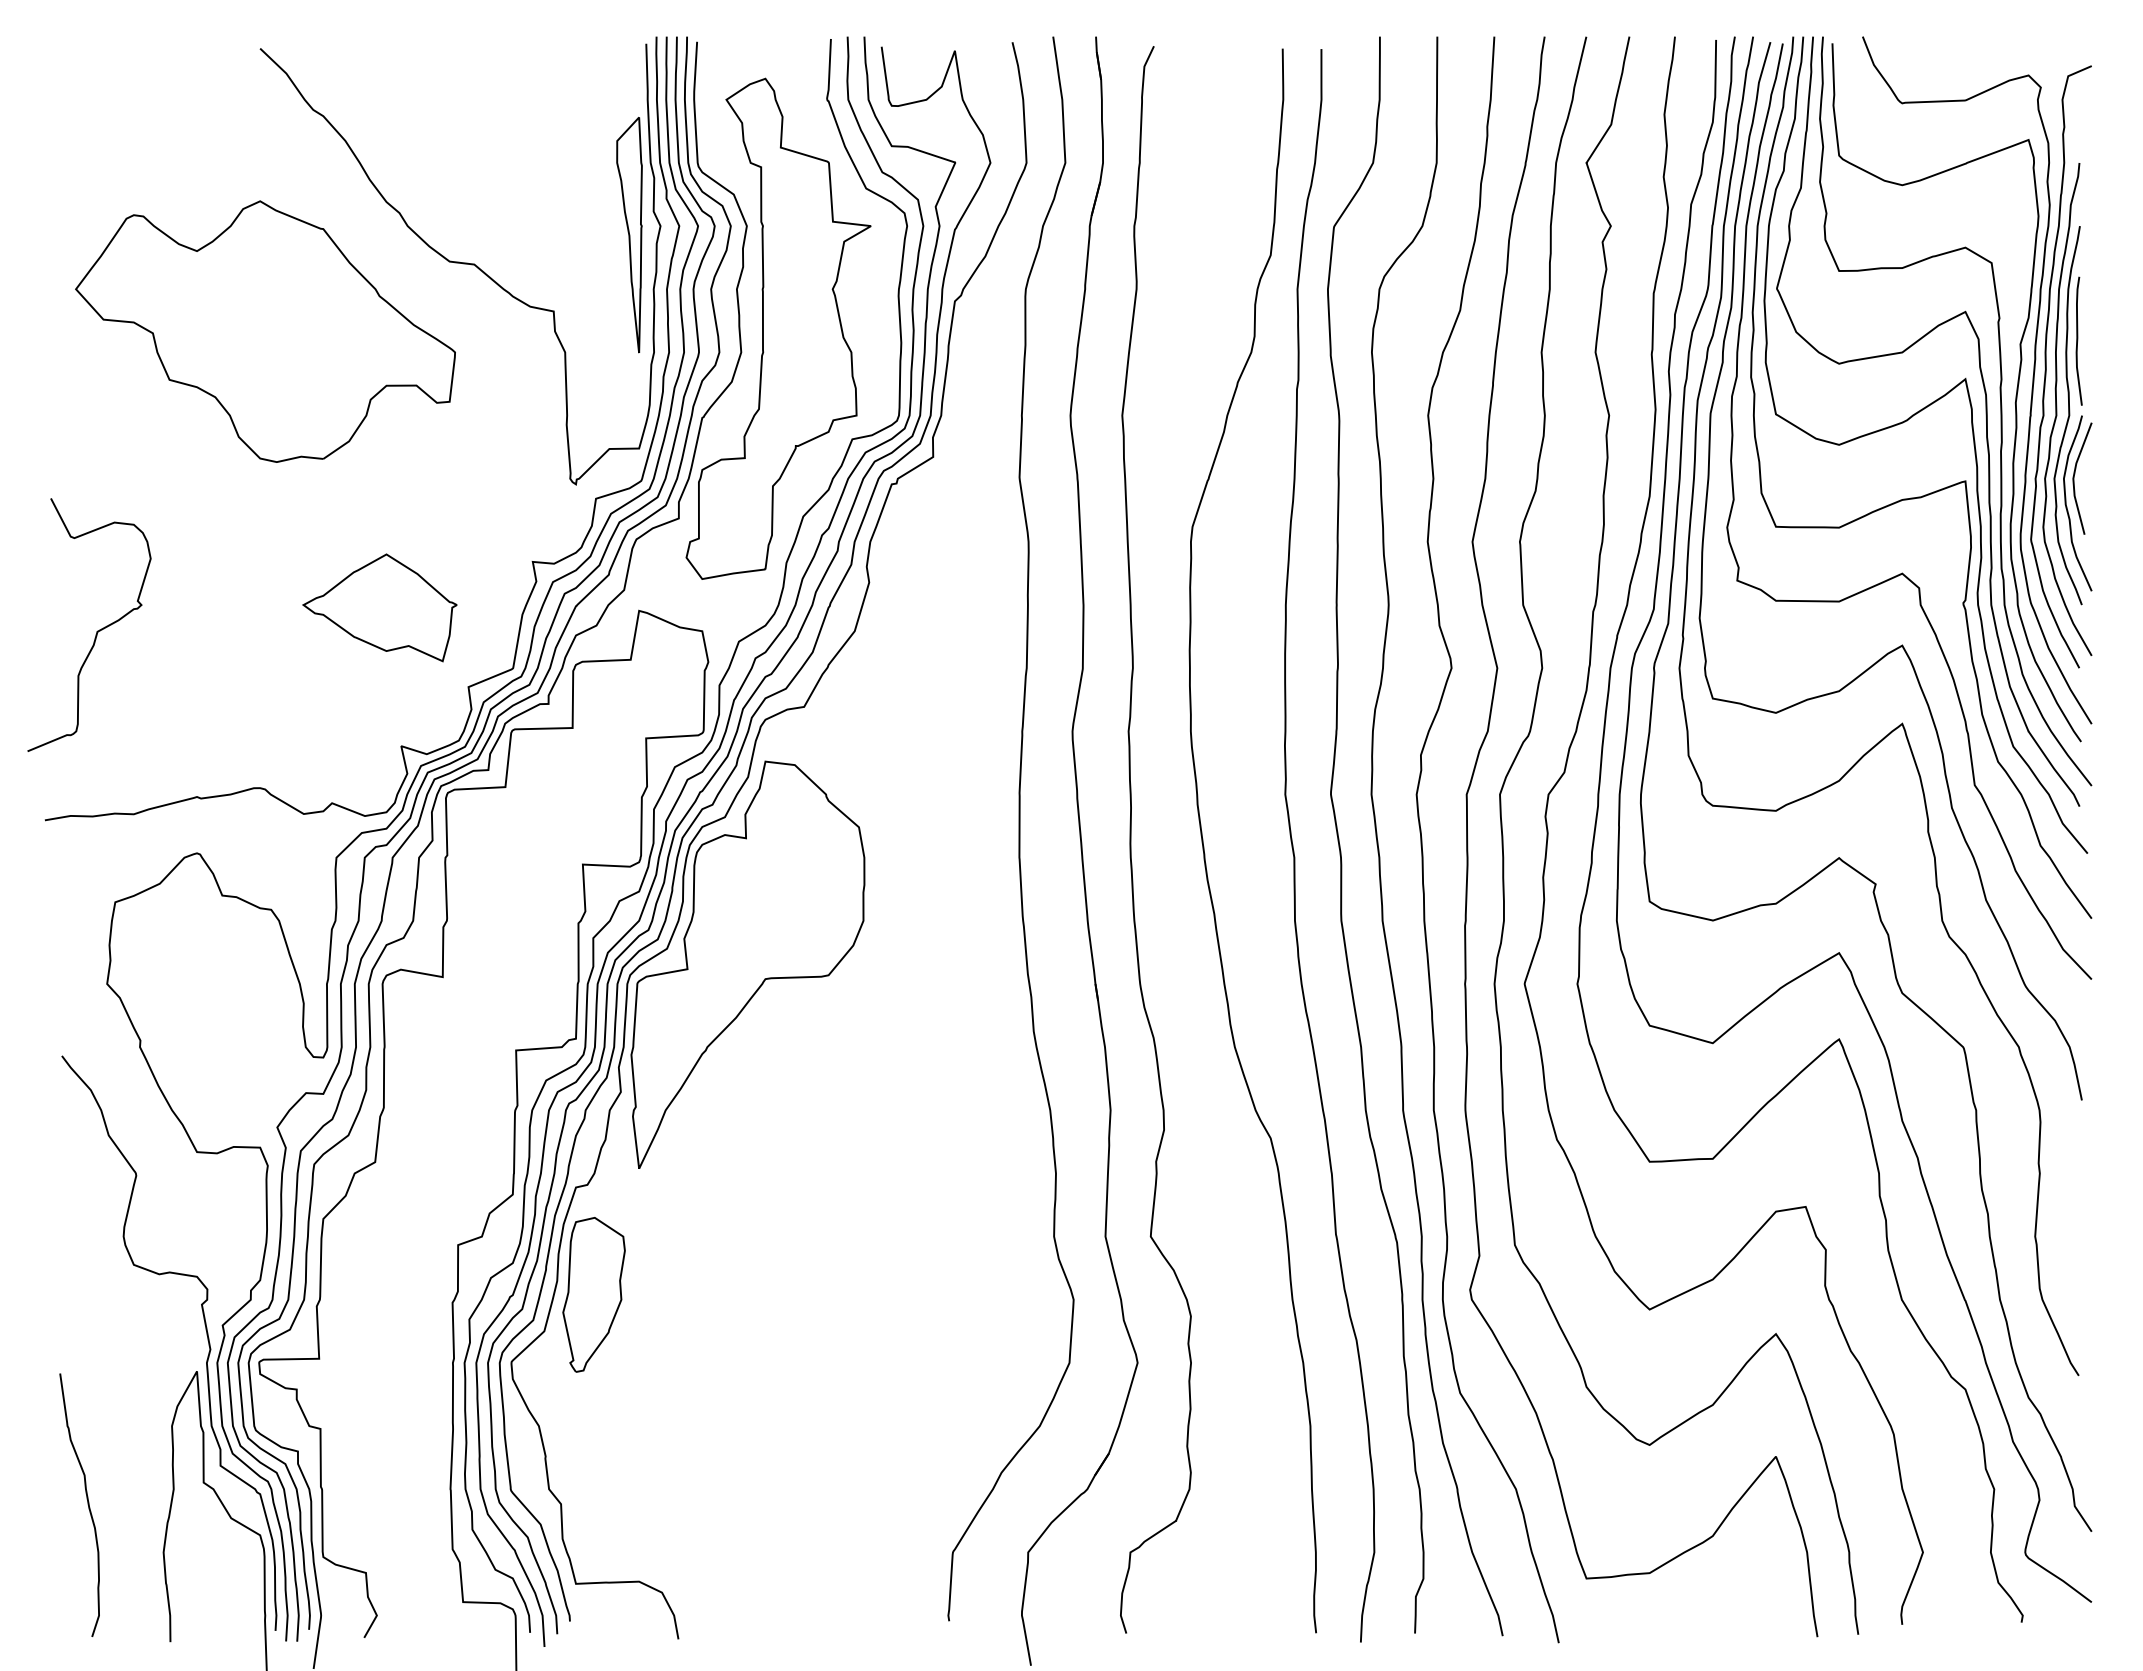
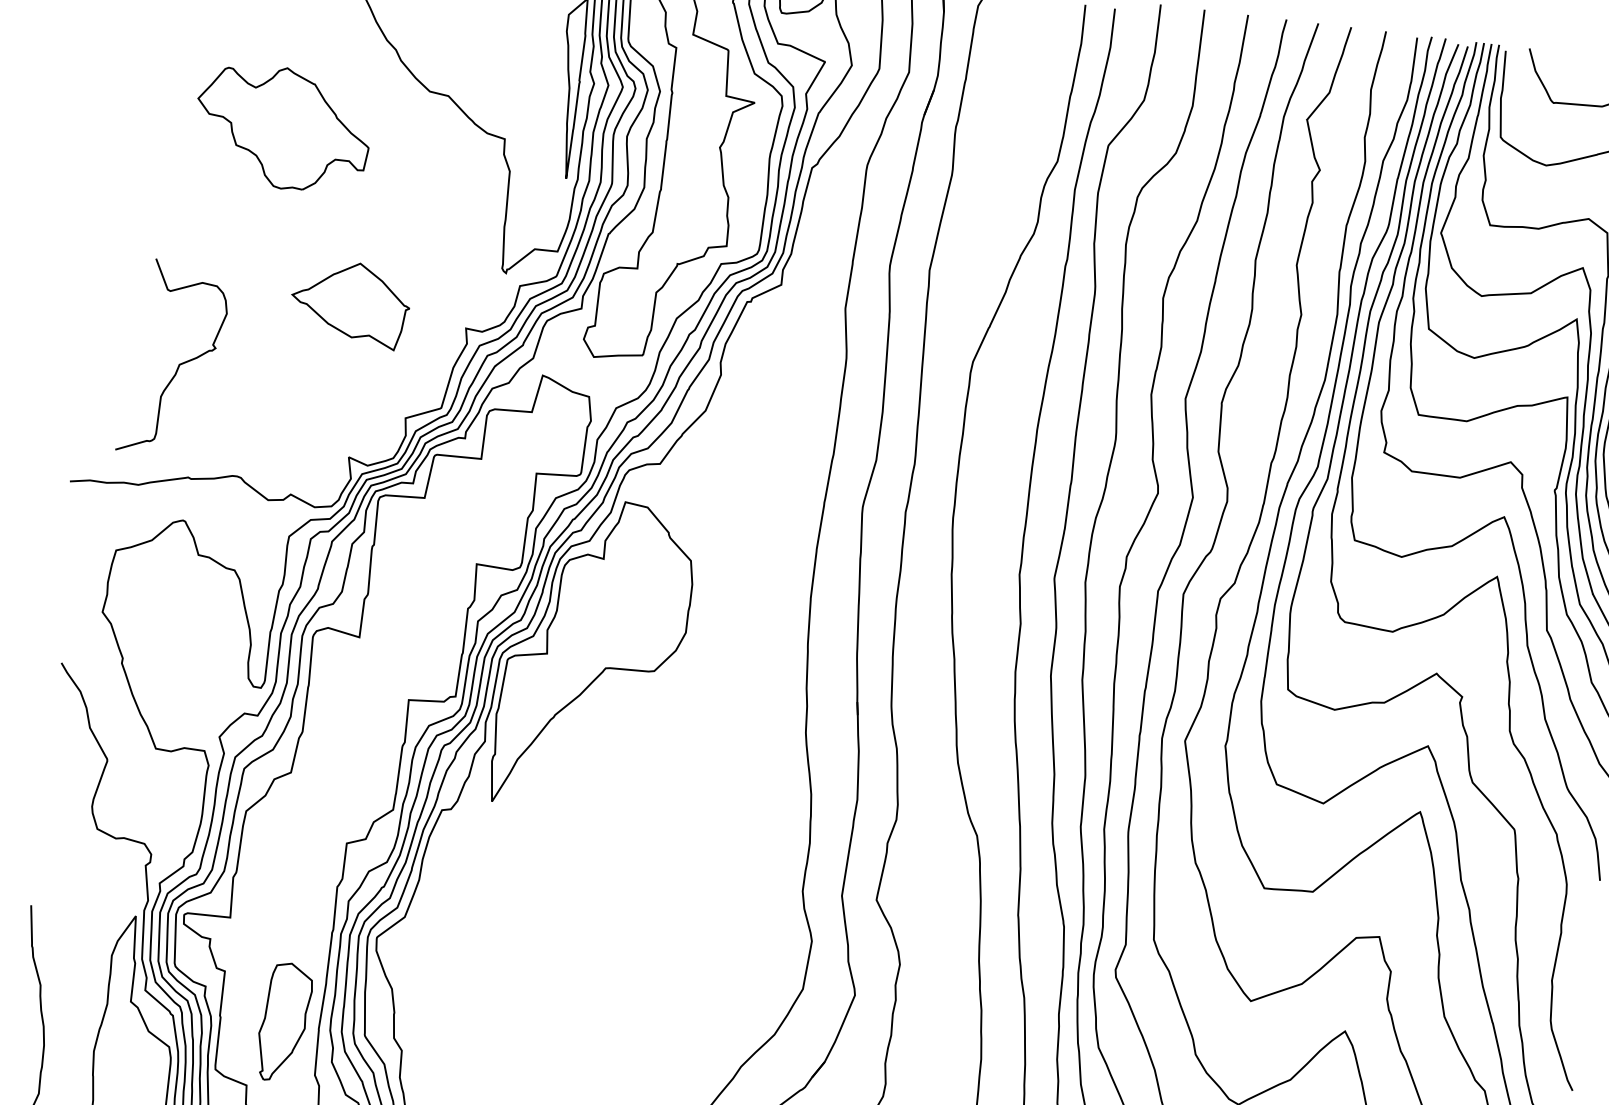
part: (265, 331) -> (282, 128), size x0.6
part: (379, 607) -> (350, 303), moved
curve: (96, 631) -> (178, 364), moved
part: (593, 1294) -> (283, 1022), moved

